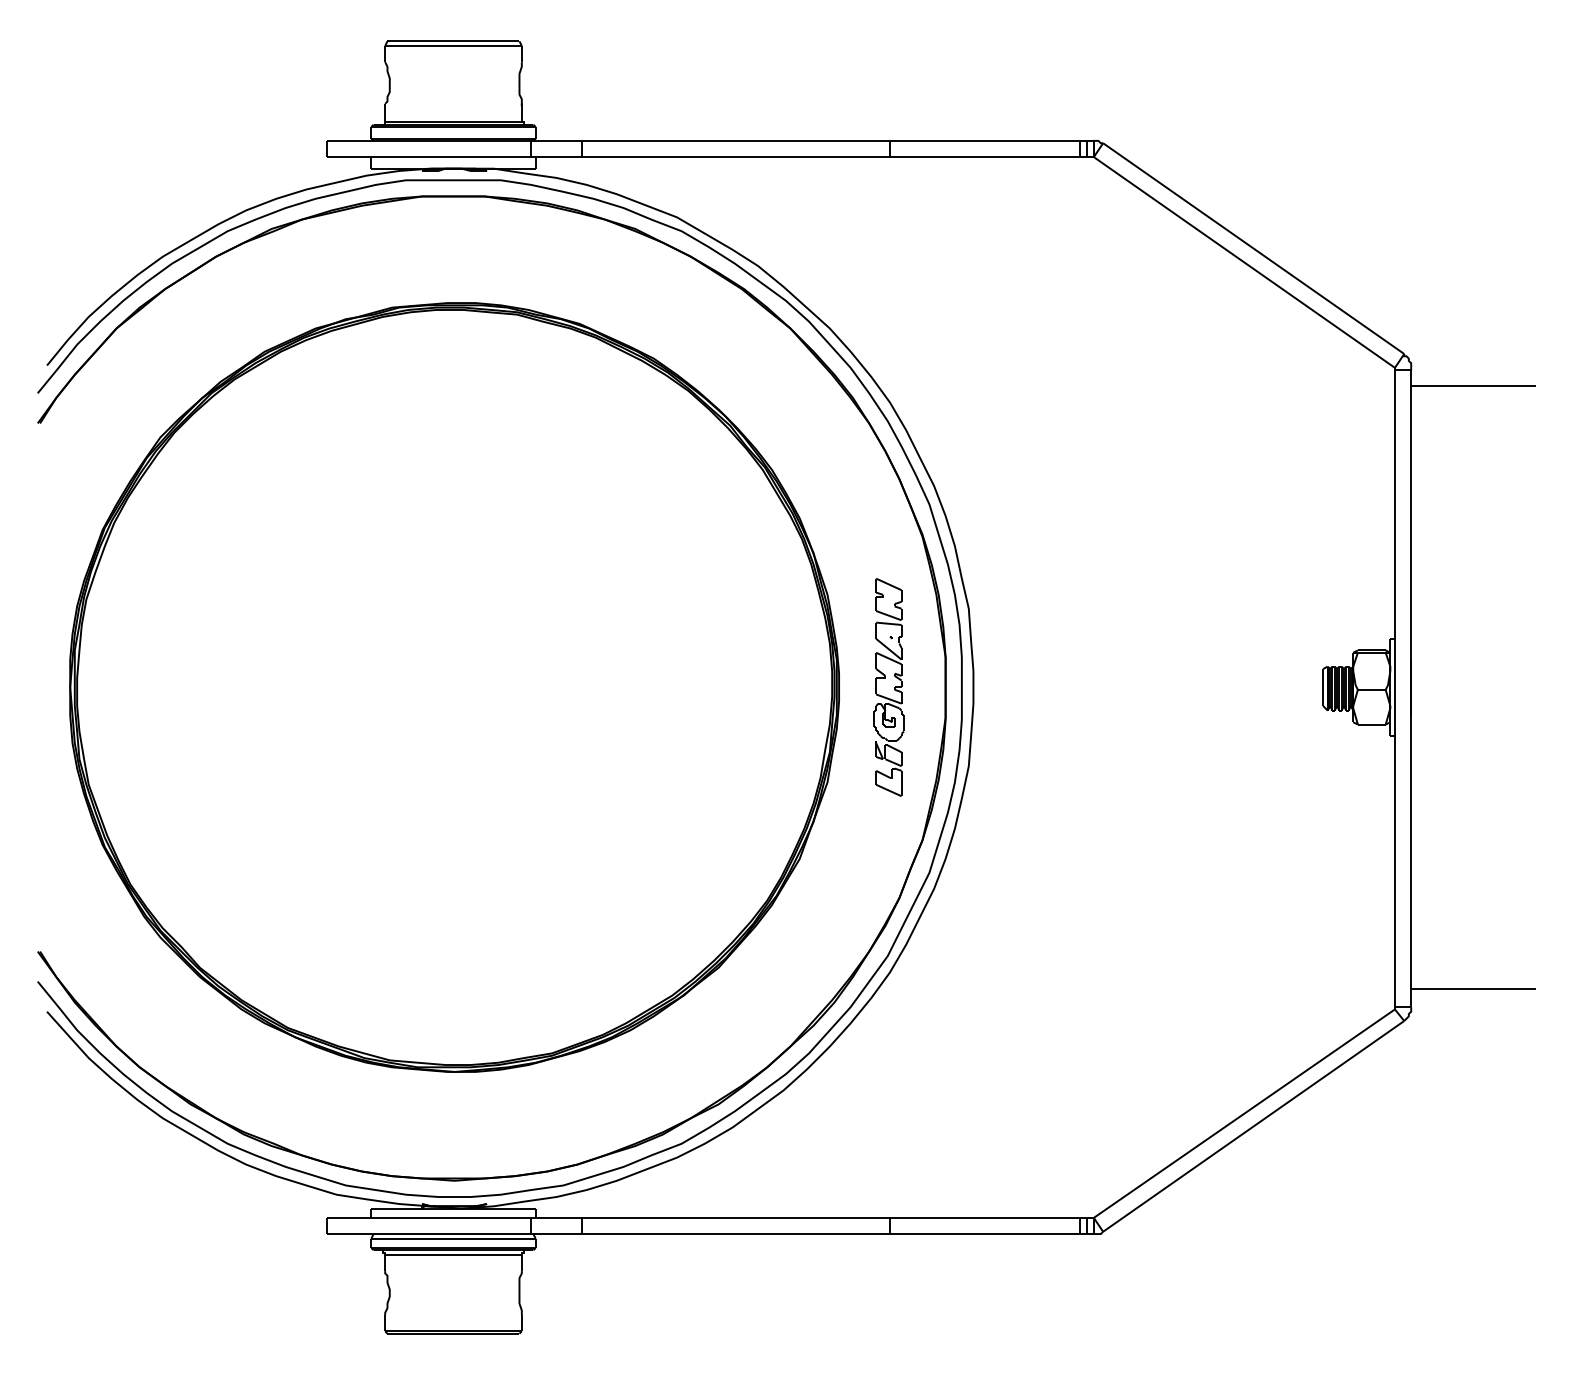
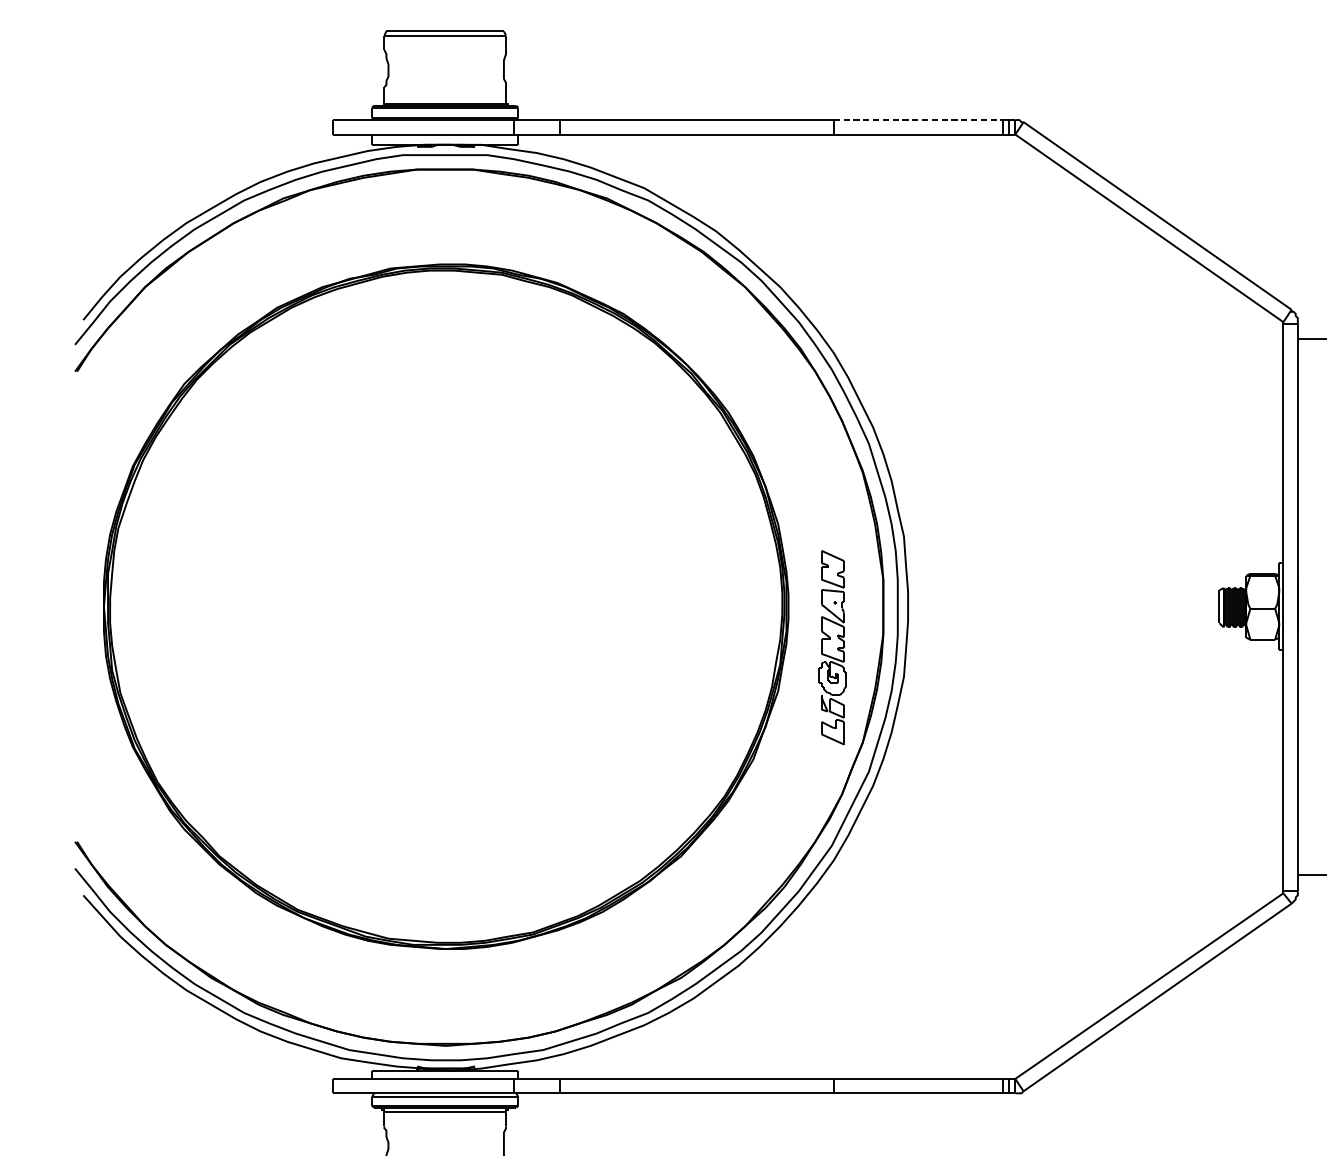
line: (985, 140) -> (918, 119), solid -> dashed
part: (888, 687) -> (832, 647), moved

